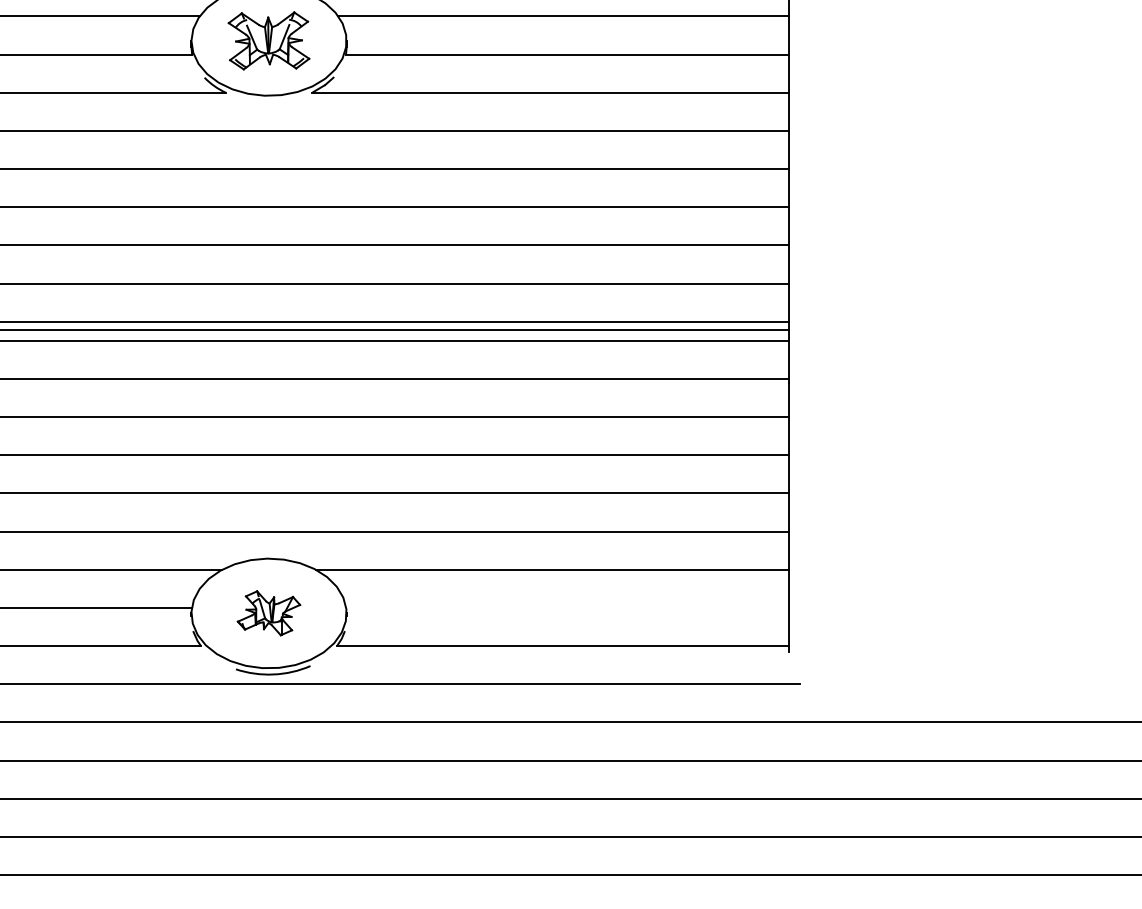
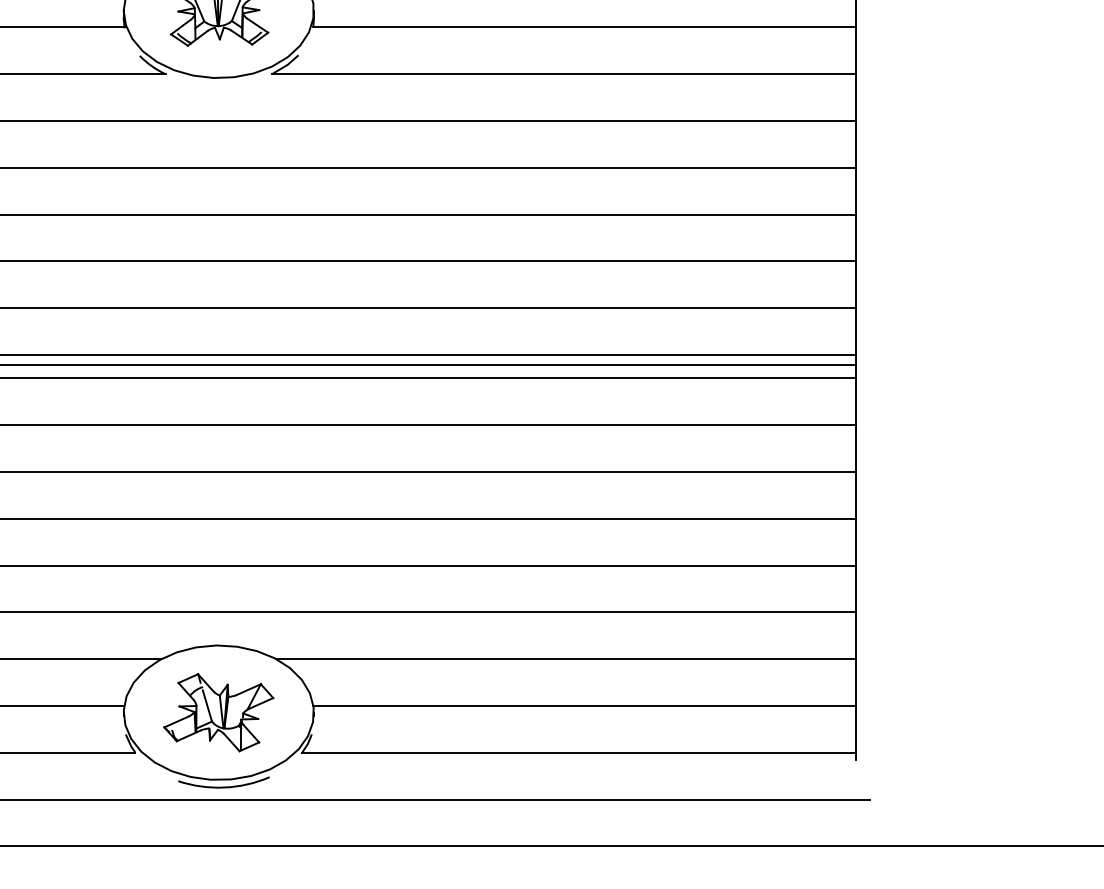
line: (567, 607) -> (584, 705), added
part: (268, 612) -> (218, 711), size x1.43

